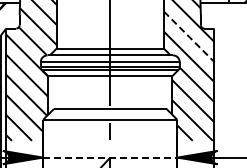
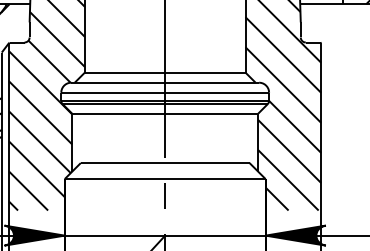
line: (189, 36) -> (283, 54), dashed -> solid
line: (110, 157) -> (165, 235), dashed -> solid

